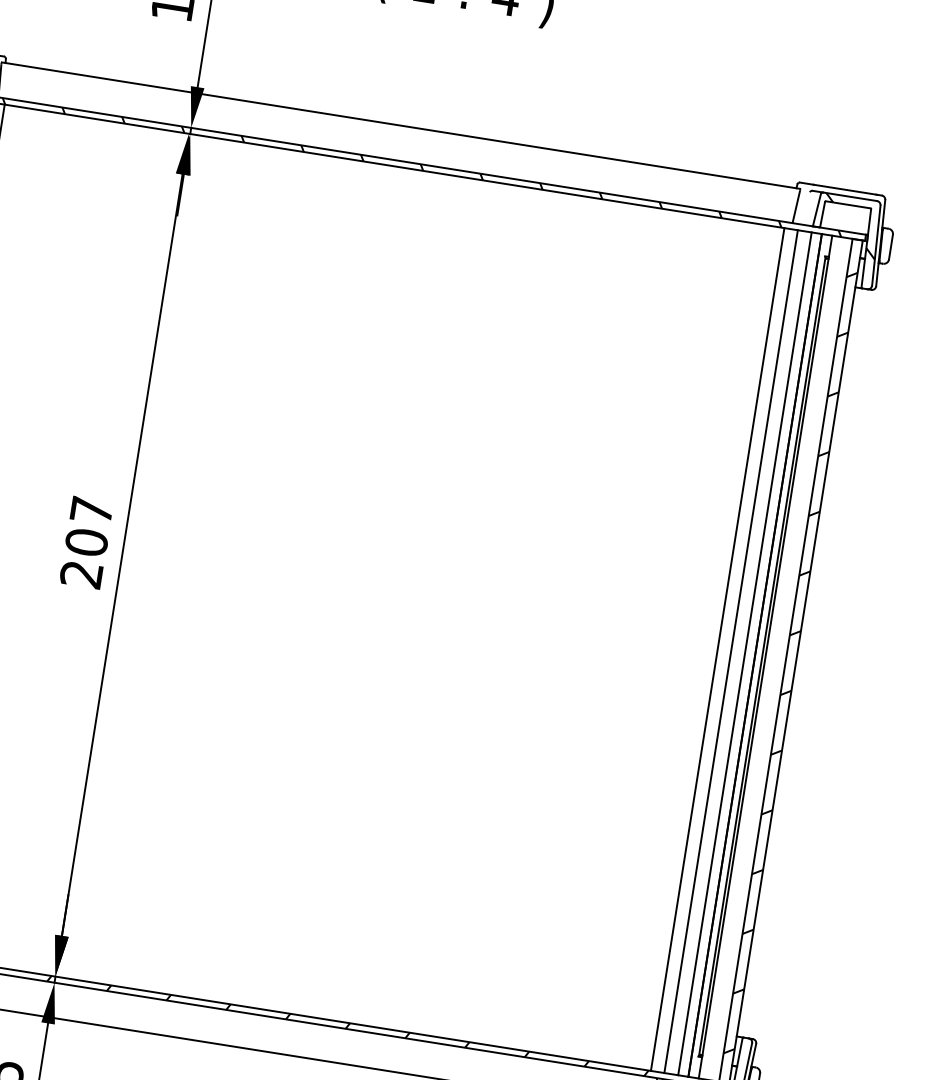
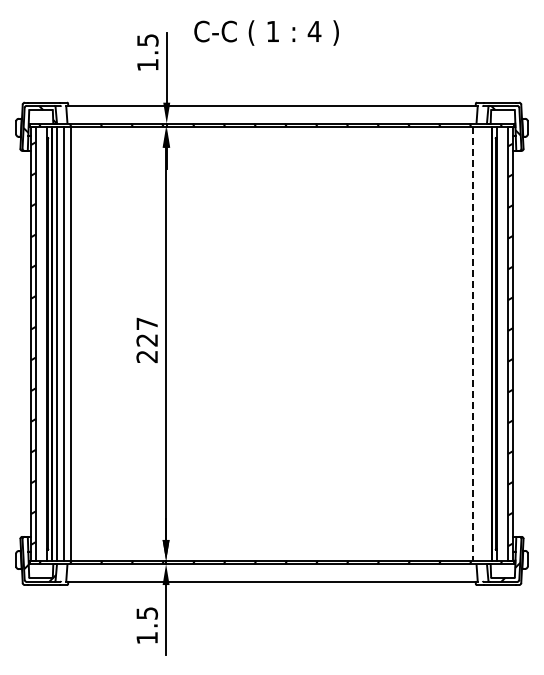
text: (85, 540) -> (146, 339), 207 -> 227
line: (716, 650) -> (472, 344), solid -> dashed
line: (730, 650) -> (479, 343), removed
line: (744, 653) -> (486, 343), removed

